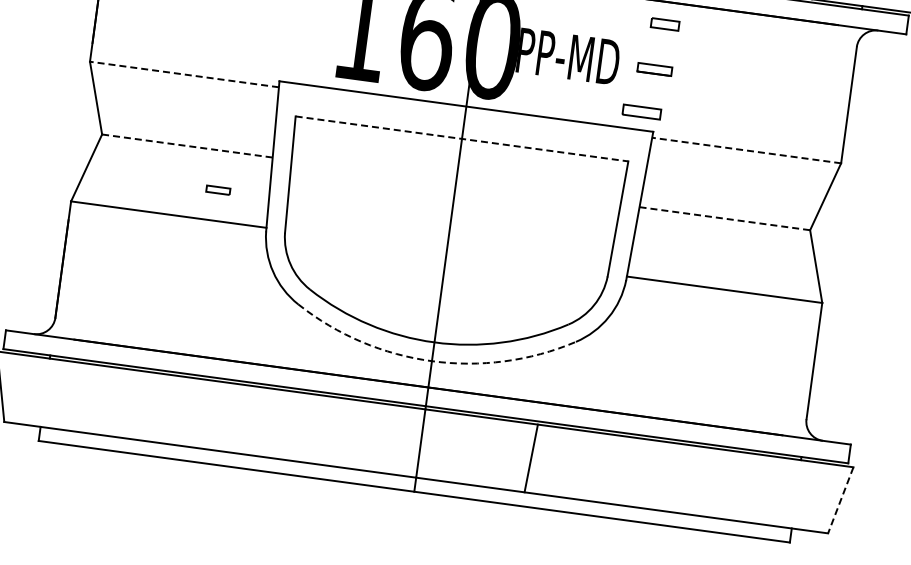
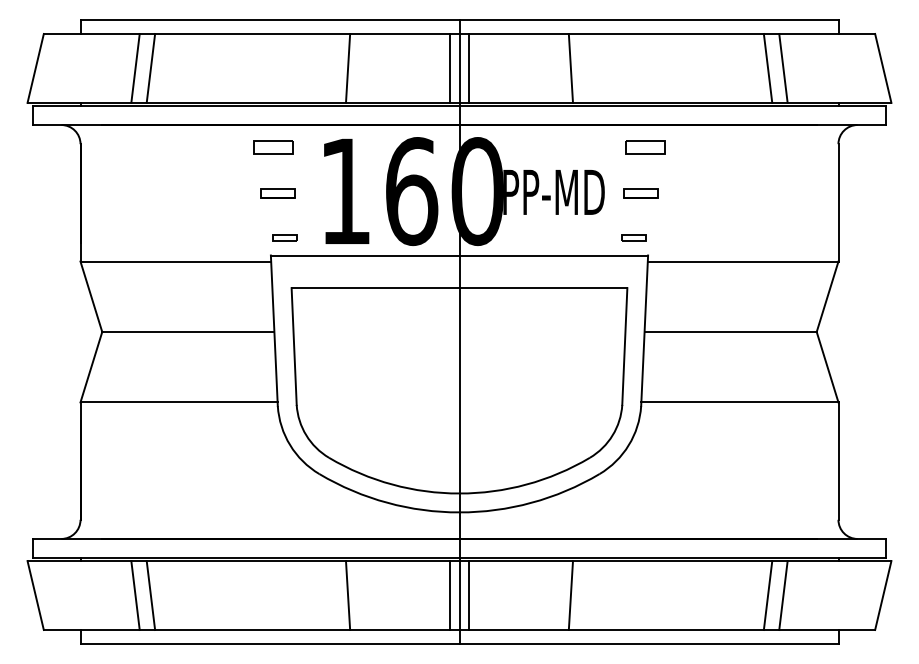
part: (294, 20) -> (277, 193), added
part: (665, 24) -> (645, 147), size x1.43
line: (184, 74) -> (175, 261), dashed -> solid
part: (641, 112) -> (633, 237), size x0.62
line: (461, 139) -> (459, 288), dashed -> solid
line: (187, 146) -> (188, 332), dashed -> solid
line: (746, 150) -> (742, 261), dashed -> solid
part: (217, 190) -> (284, 237), moved
line: (725, 219) -> (731, 332), dashed -> solid
arc: (431, 361) -> (459, 512), dashed -> solid
line: (99, 400) -> (135, 595), added
line: (114, 402) -> (150, 595), added
line: (309, 428) -> (347, 595), added
line: (411, 442) -> (450, 595), added
line: (429, 444) -> (468, 595), added
line: (726, 484) -> (767, 595), added
line: (741, 486) -> (783, 595), added
line: (840, 501) -> (883, 596), dashed -> solid

